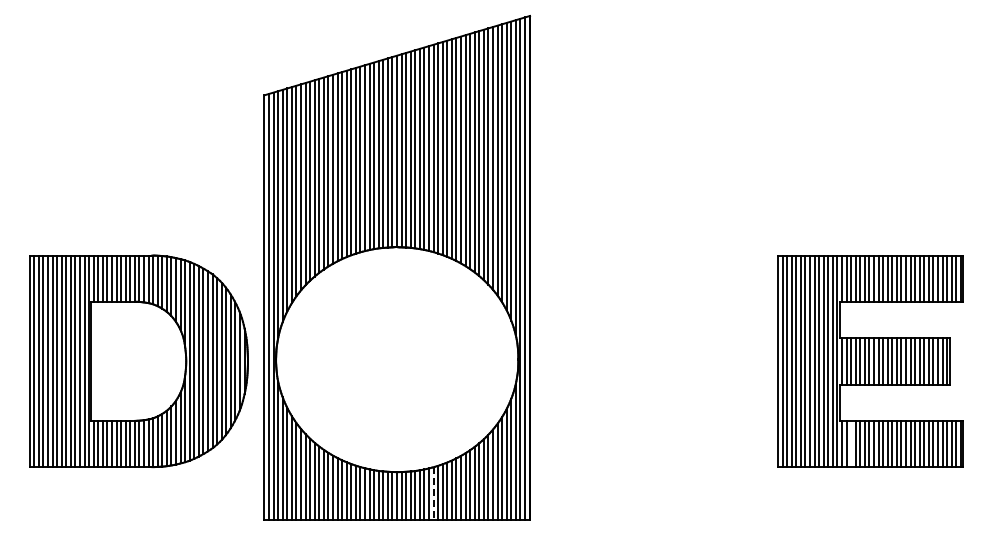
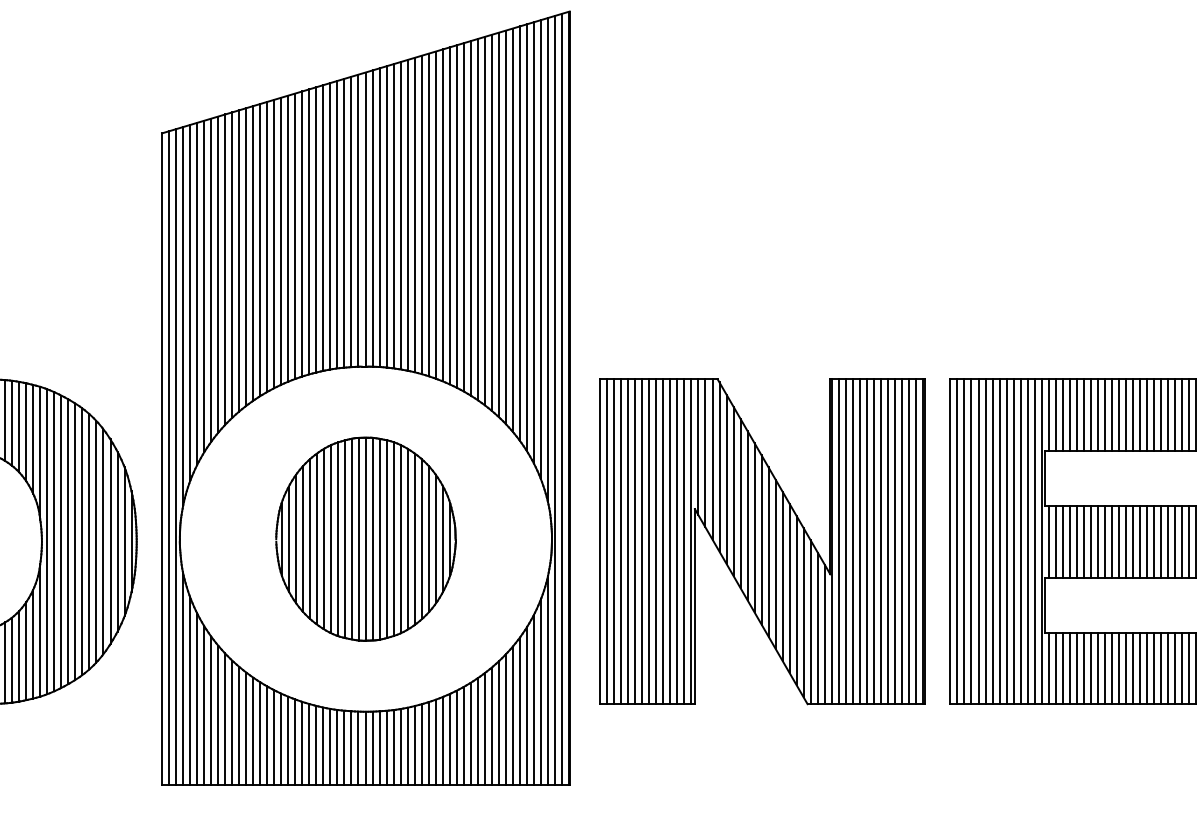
part: (397, 359) -> (366, 538), added
part: (655, 361) -> (762, 541), added
line: (851, 443) -> (1063, 667), added
line: (433, 494) -> (421, 746), dashed -> solid

